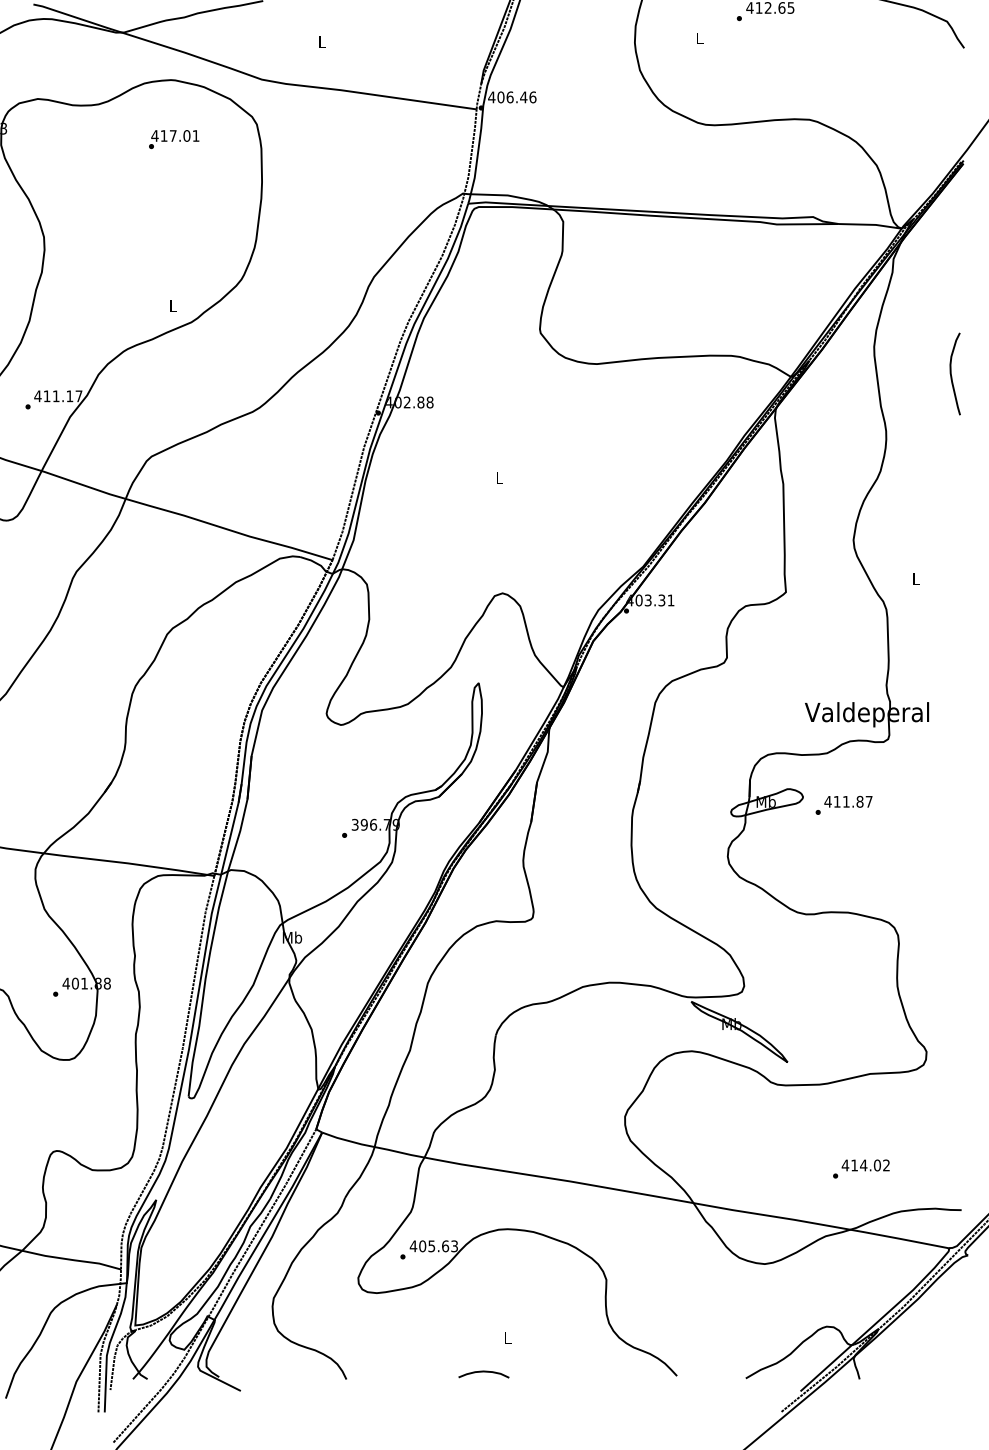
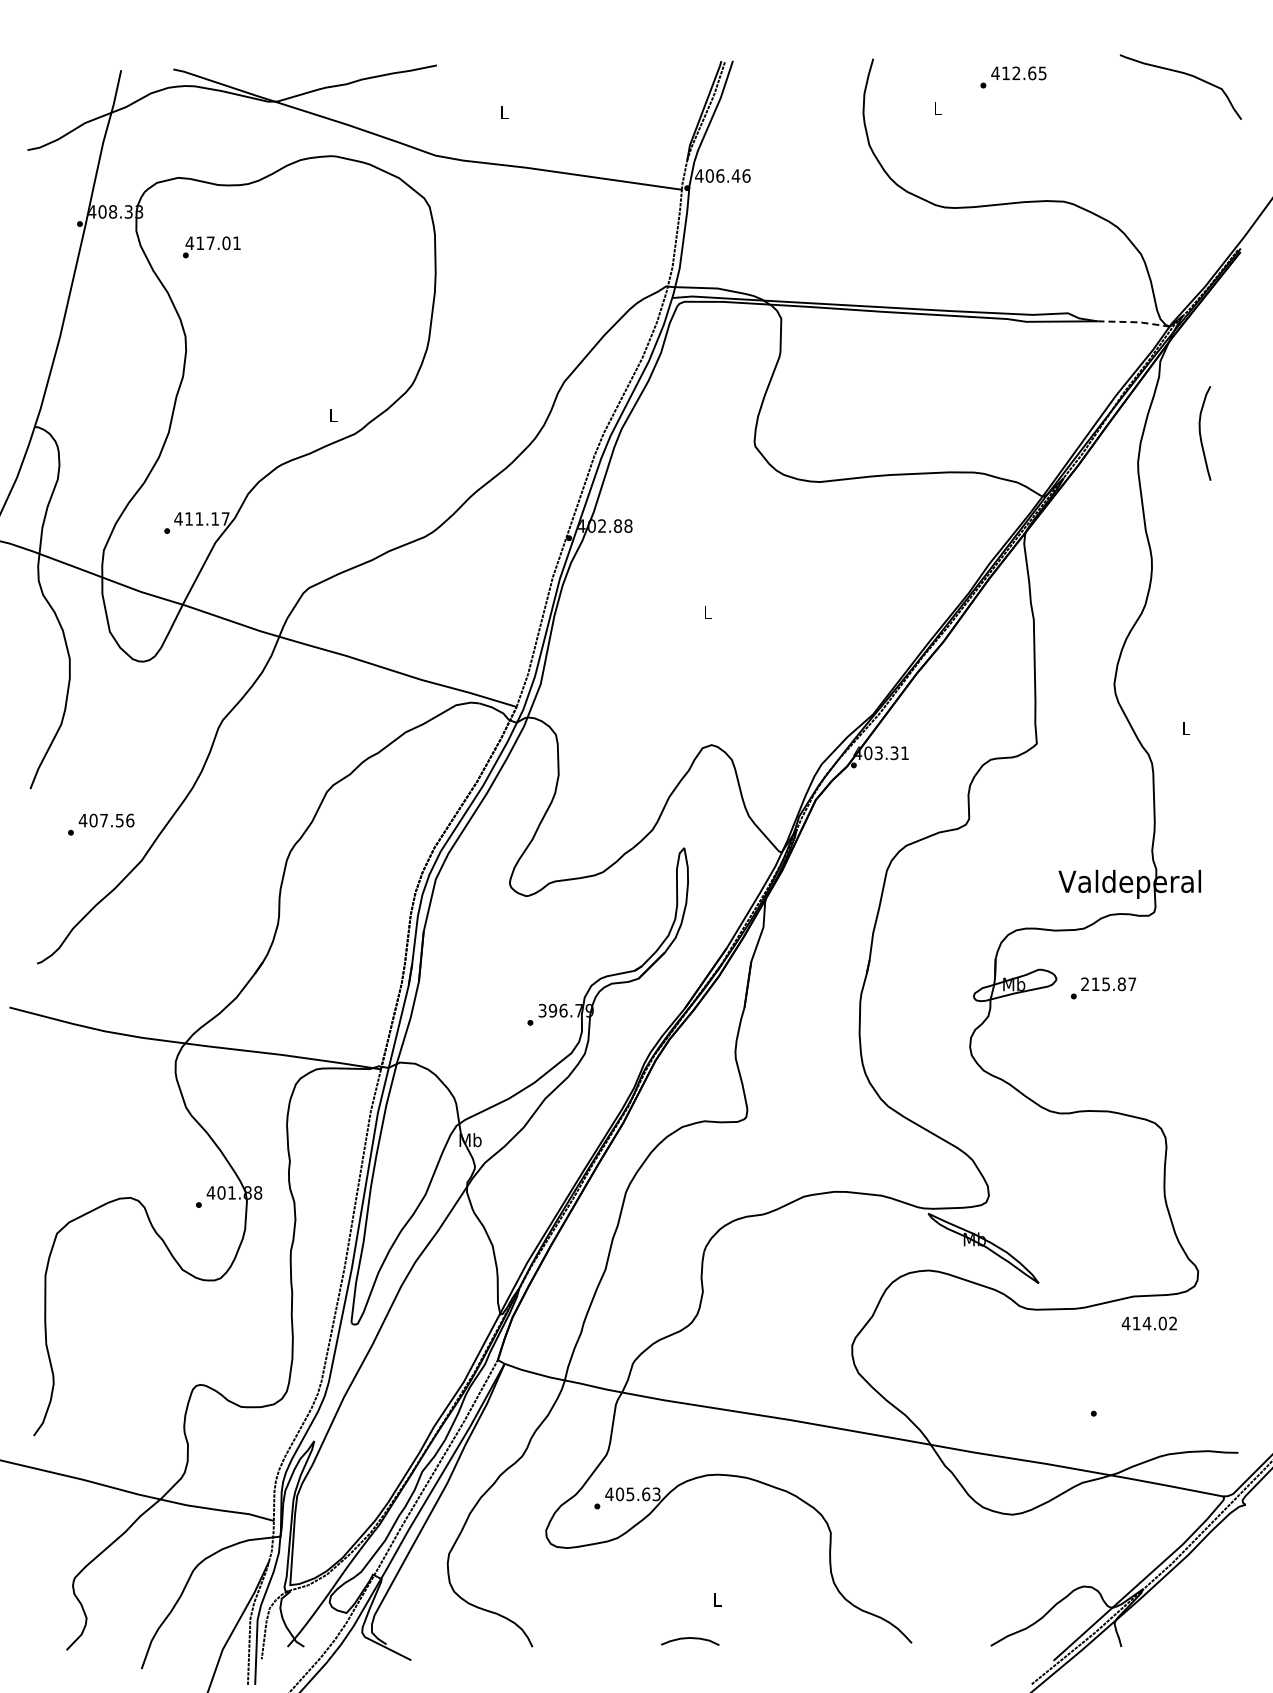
text: (173, 139) -> (211, 247), moved
line: (871, 225) -> (1134, 322), solid -> dashed
curve: (952, 374) -> (1201, 434), moved
text: (836, 801) -> (1094, 984), 411.87 -> 215.87
text: (864, 1165) -> (1148, 1323), moved

